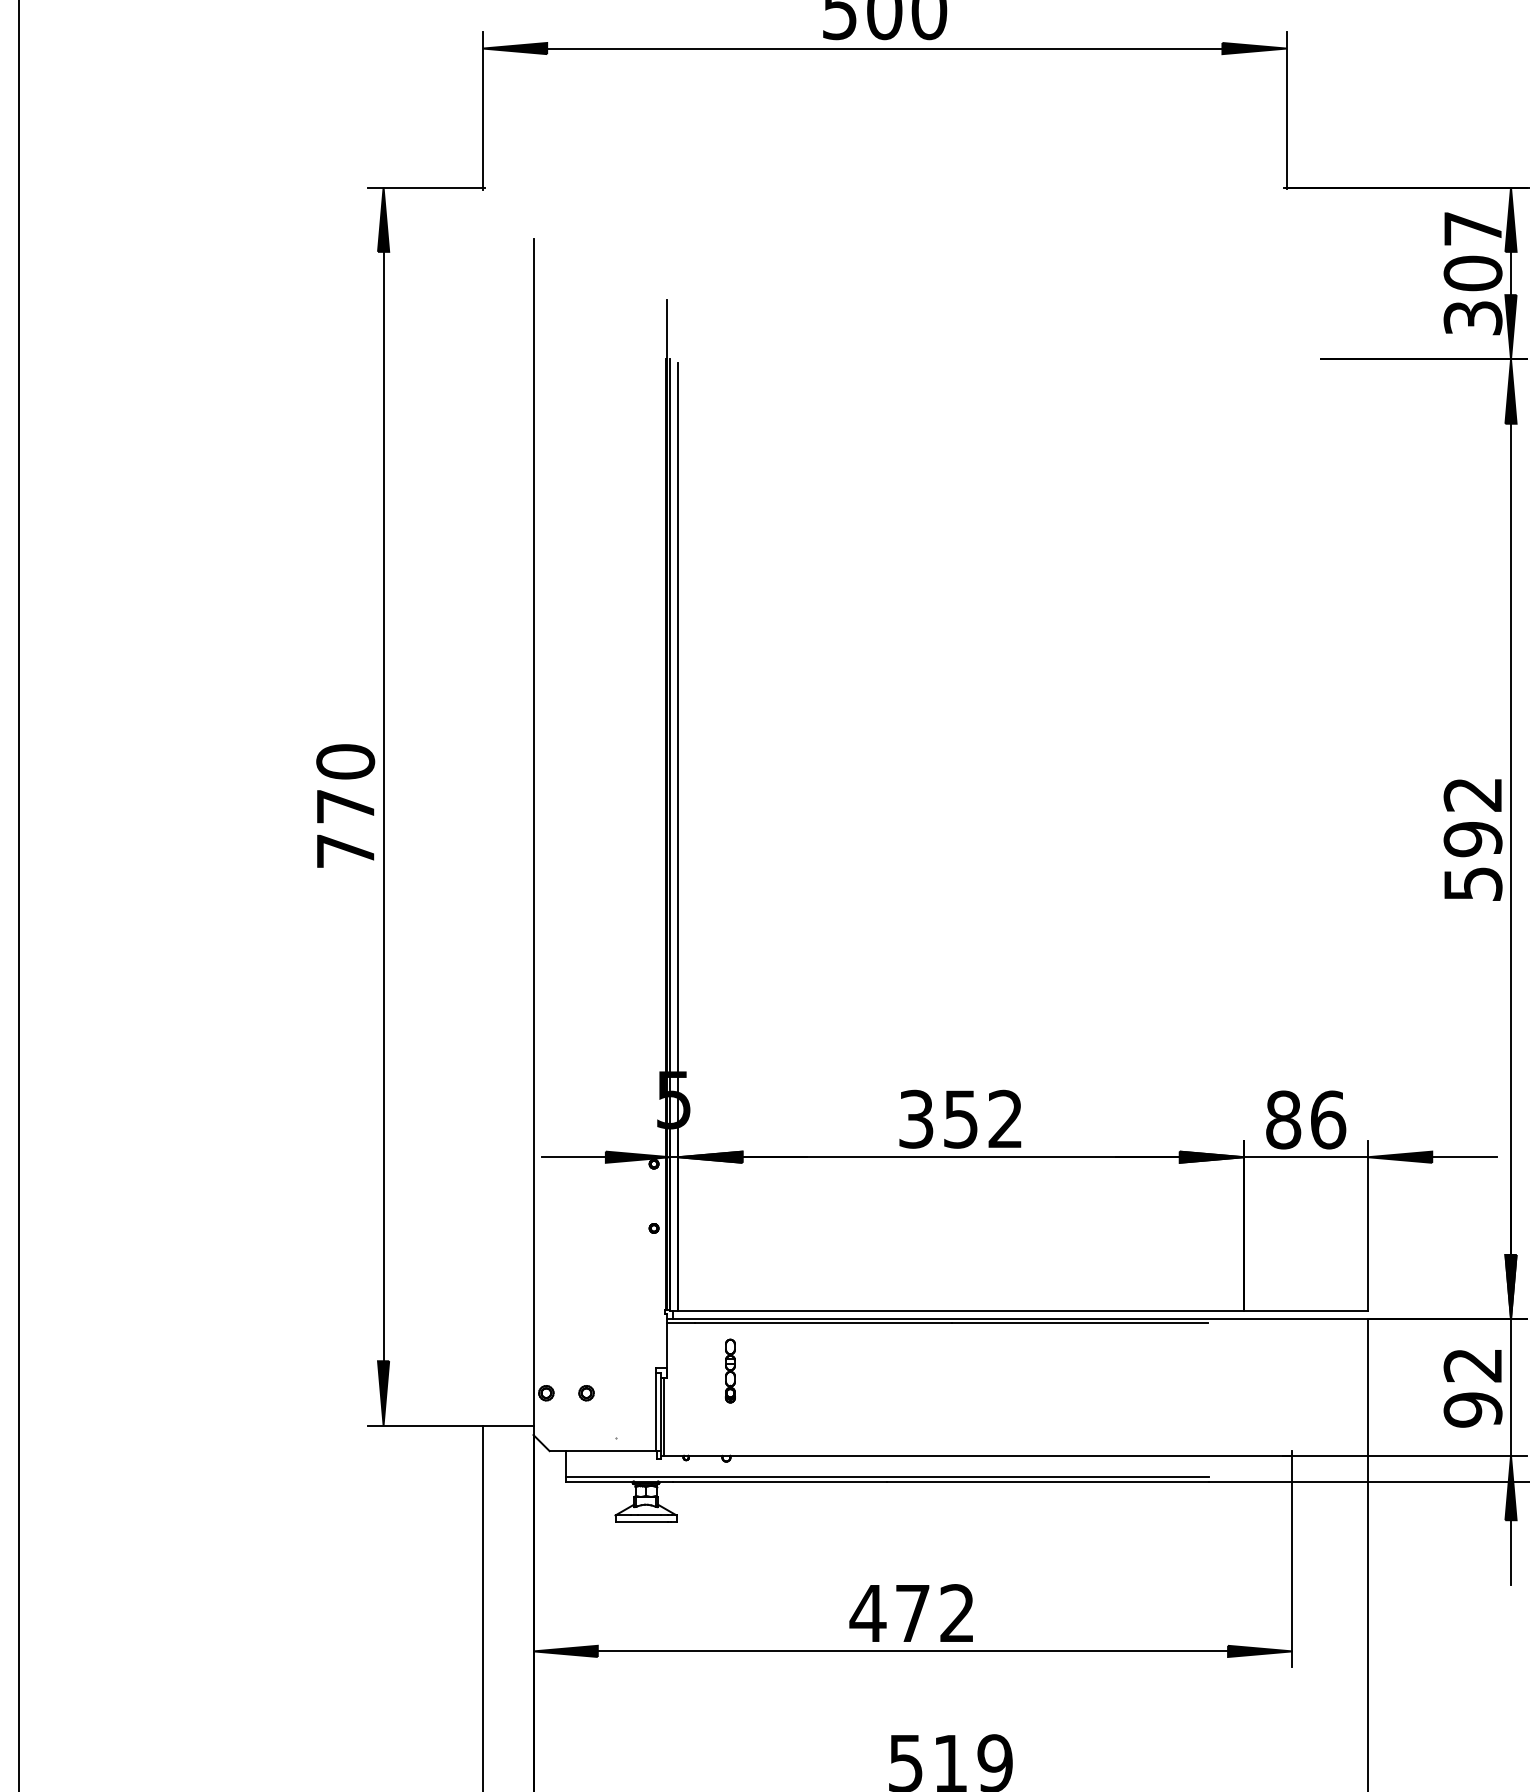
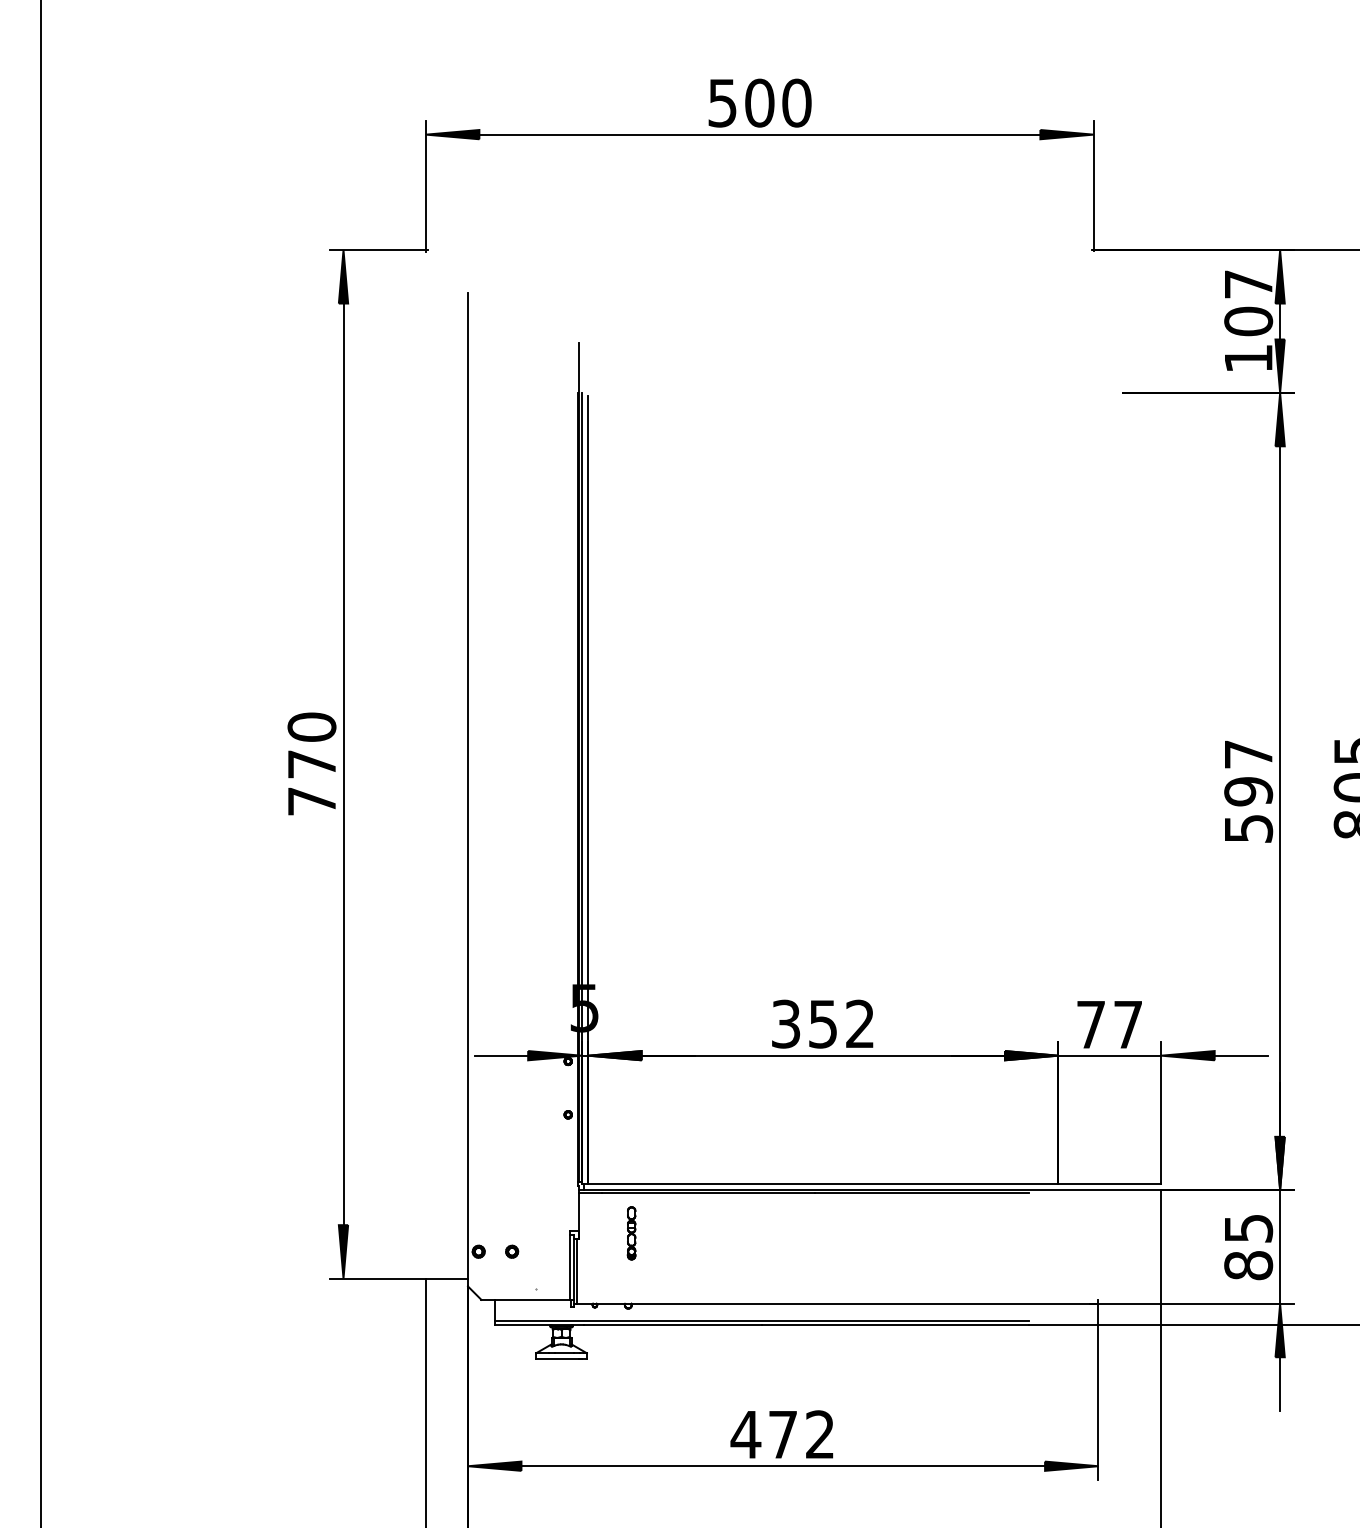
text: (1472, 318) -> (1248, 358), 307 -> 107
text: (1472, 794) -> (1248, 754), 592 -> 597
text: (1305, 1119) -> (1109, 1024), 86 -> 77
text: (1472, 1388) -> (1248, 1247), 92 -> 85

